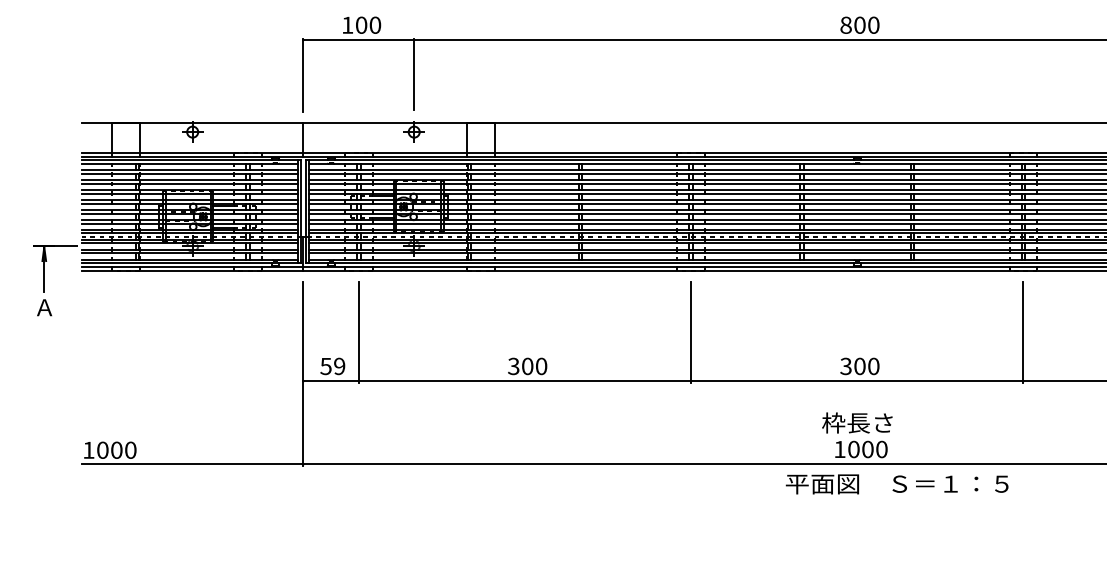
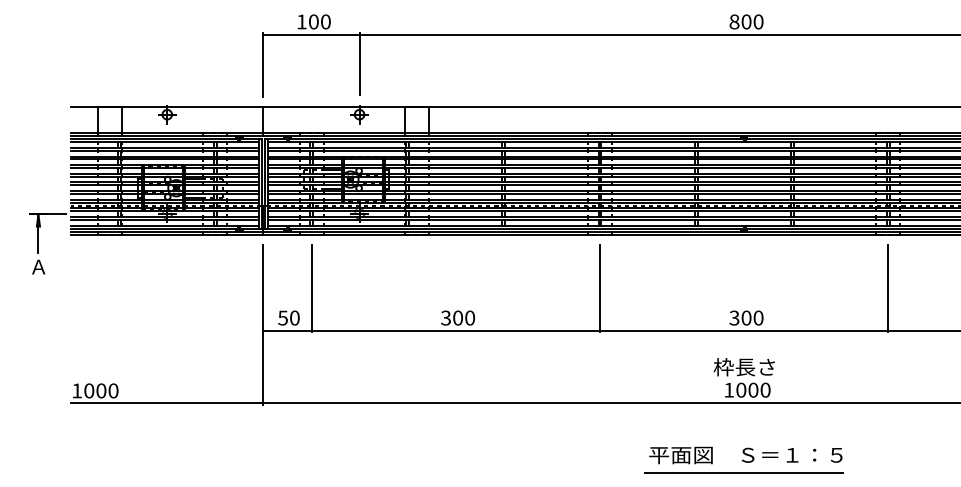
text: (339, 365) -> (294, 317), 59 -> 50
text: (896, 484) -> (745, 455), moved
line: (856, 544) -> (743, 472), added

